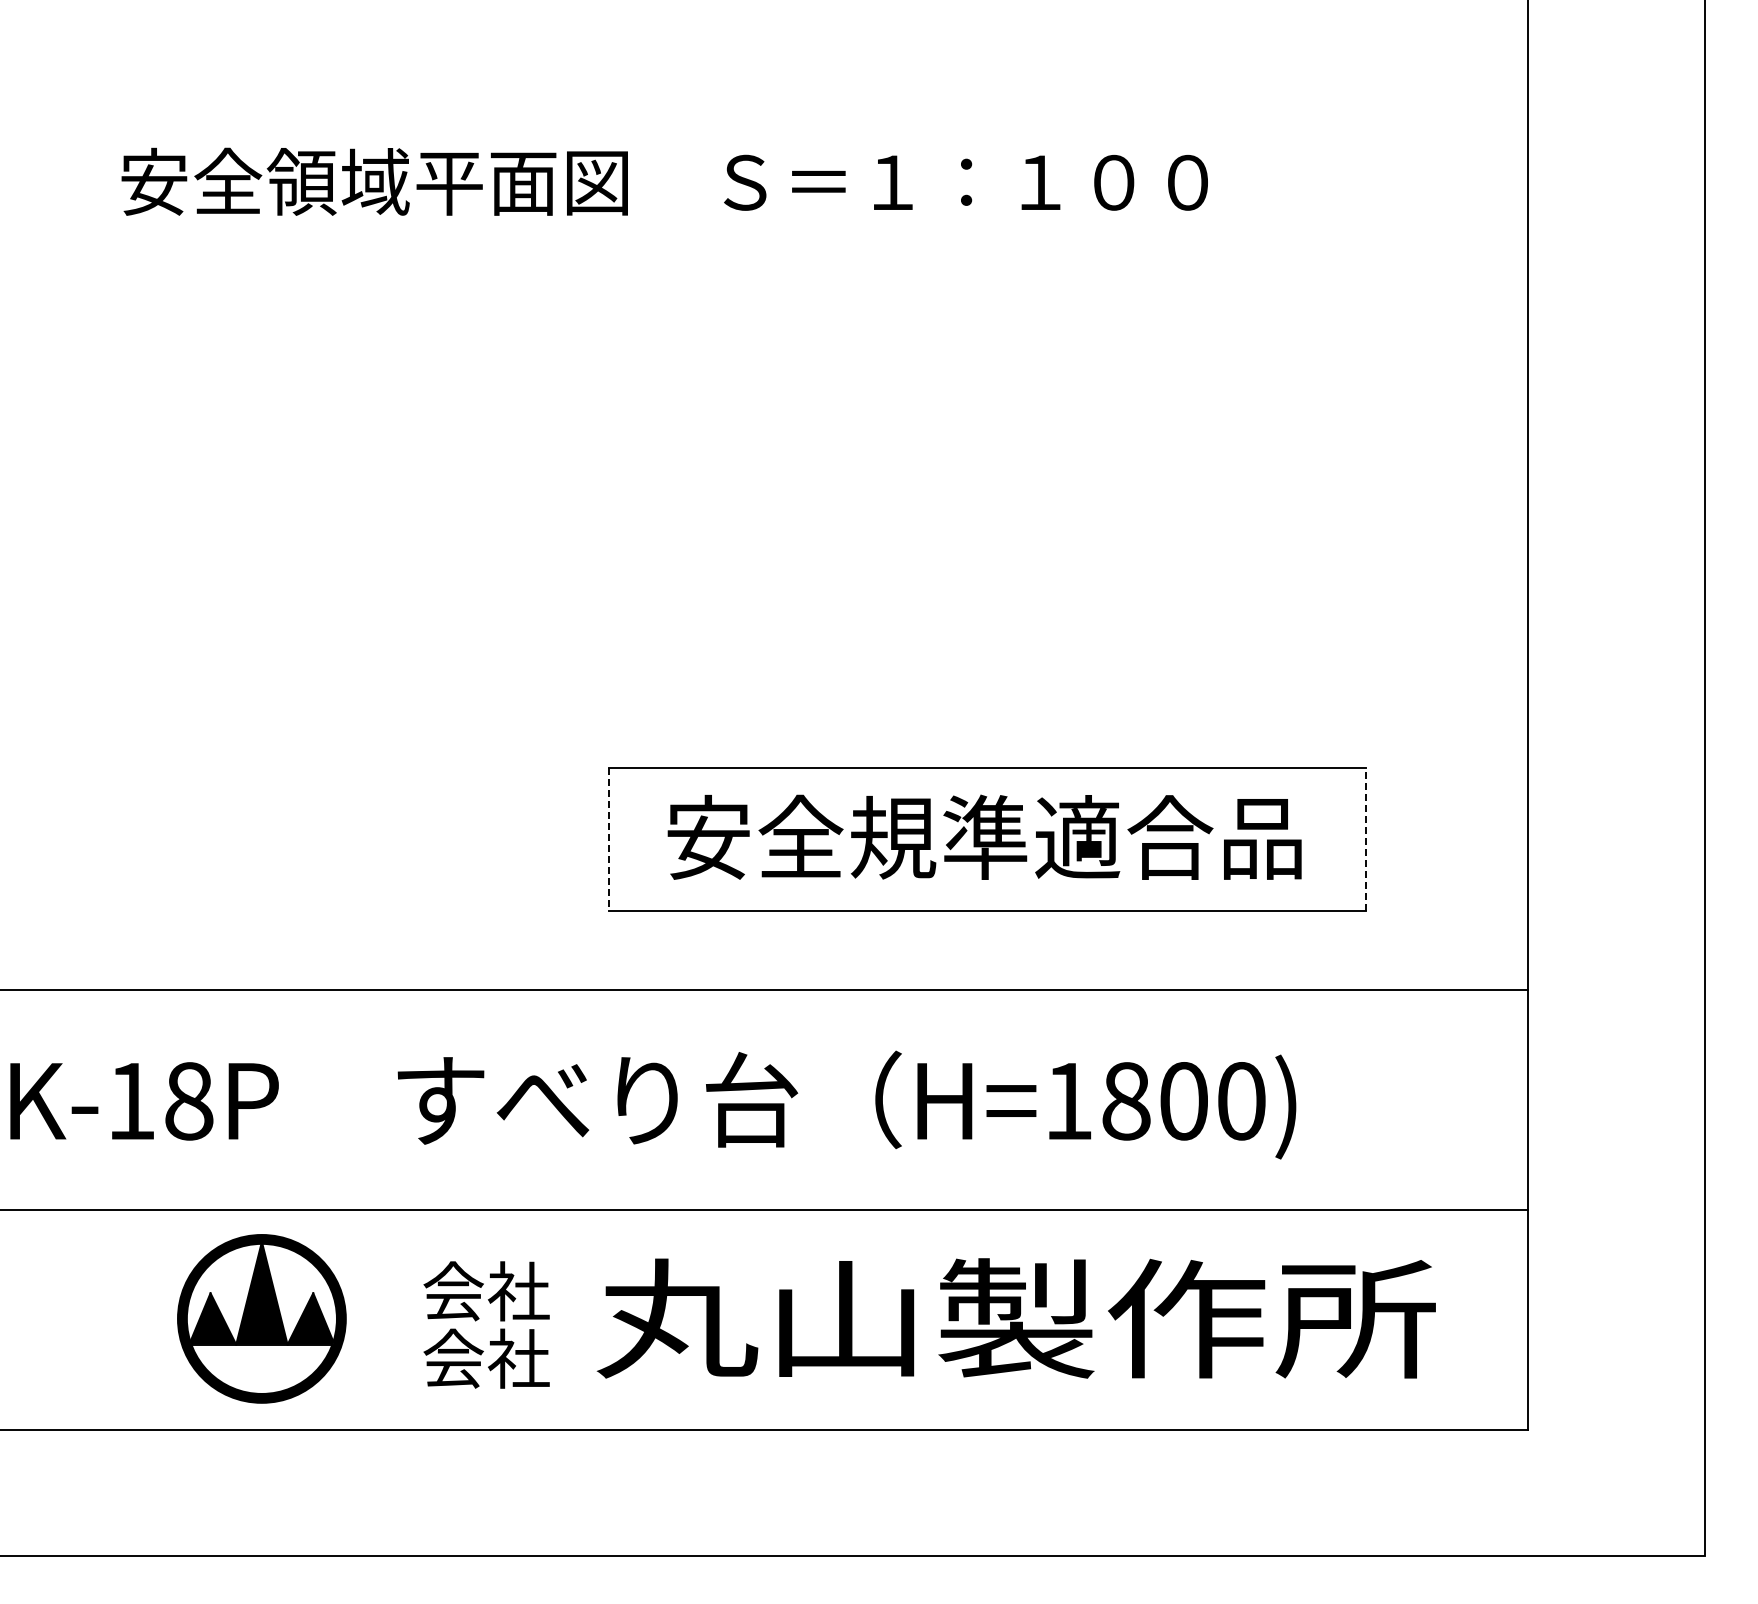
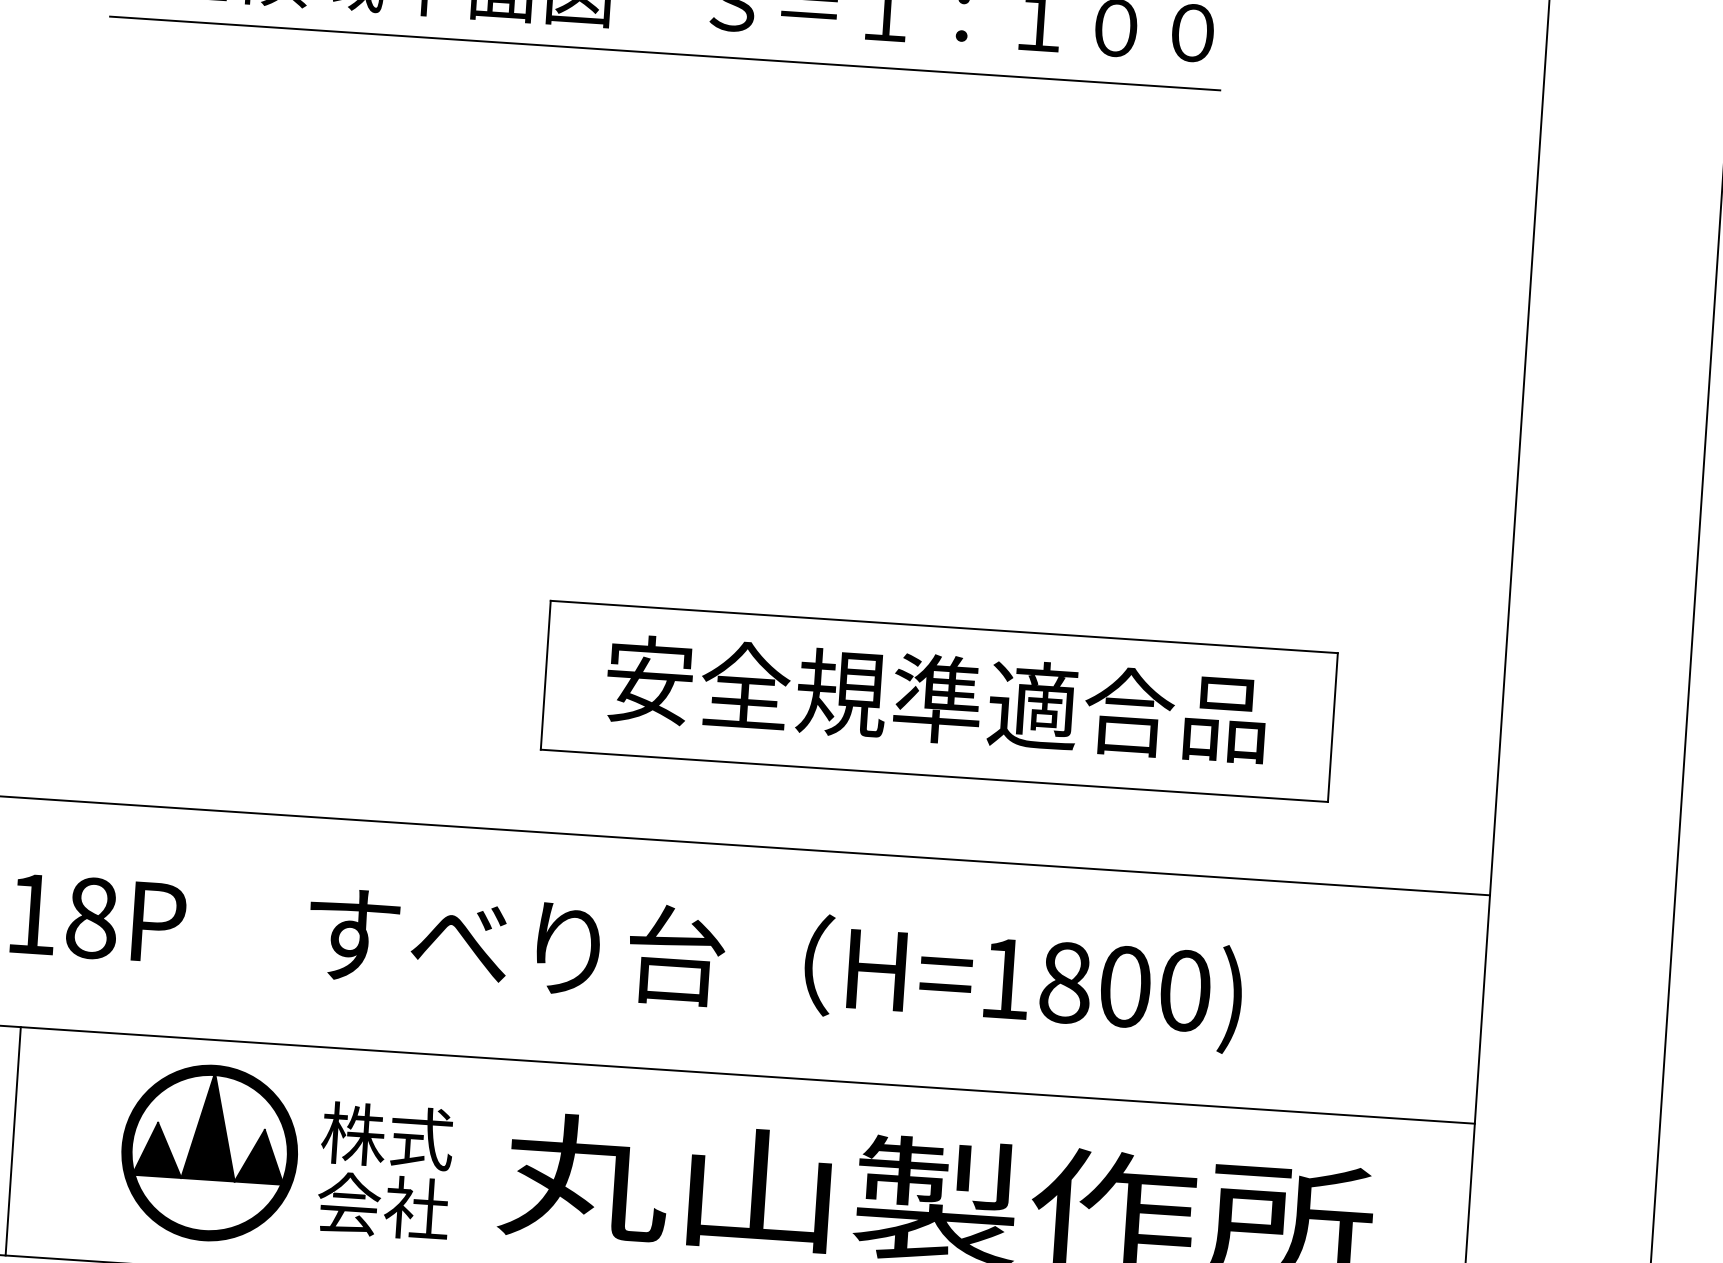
line: (683, 235) -> (665, 52), added
line: (608, 839) -> (545, 675), dashed -> solid
line: (1366, 839) -> (1333, 727), dashed -> solid
text: (486, 1291) -> (387, 1136), 会社 -> 株式
part: (261, 1318) -> (209, 1152), moved
line: (127, 1320) -> (12, 1141), added

